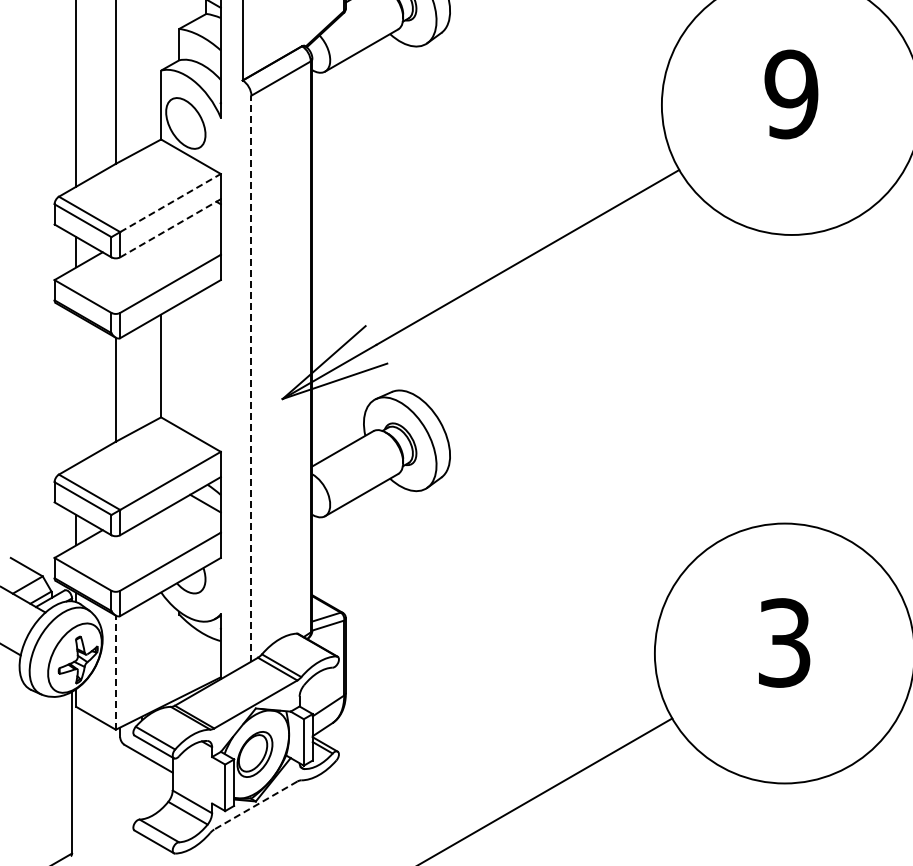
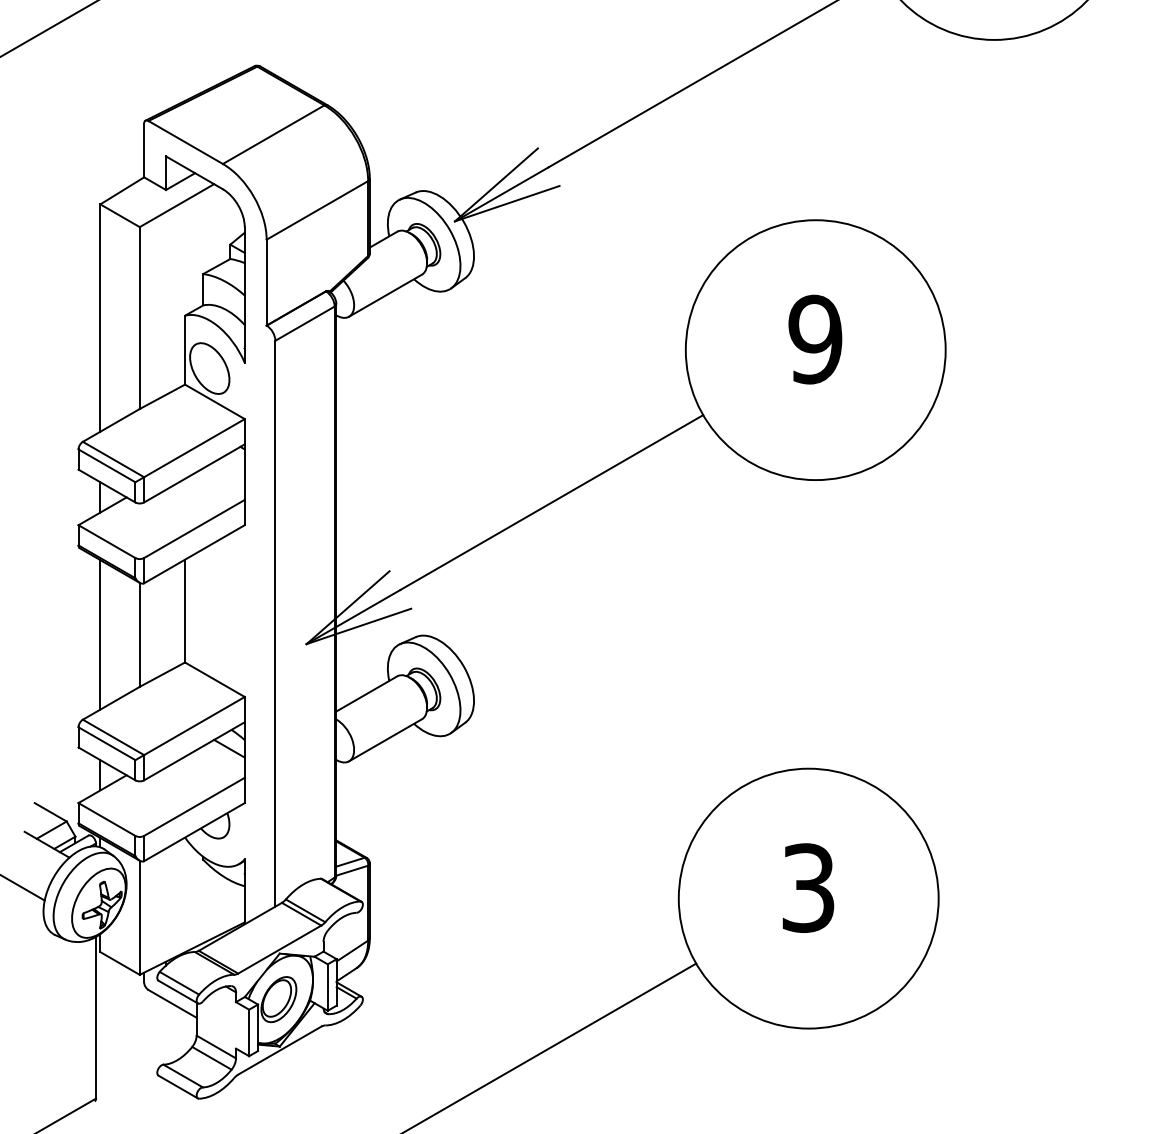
line: (170, 202) -> (194, 447), dashed -> solid
line: (170, 228) -> (194, 473), dashed -> solid
line: (251, 378) -> (275, 623), dashed -> solid
line: (76, 389) -> (100, 634), added
line: (115, 672) -> (139, 917), dashed -> solid
line: (255, 805) -> (279, 1050), dashed -> solid

